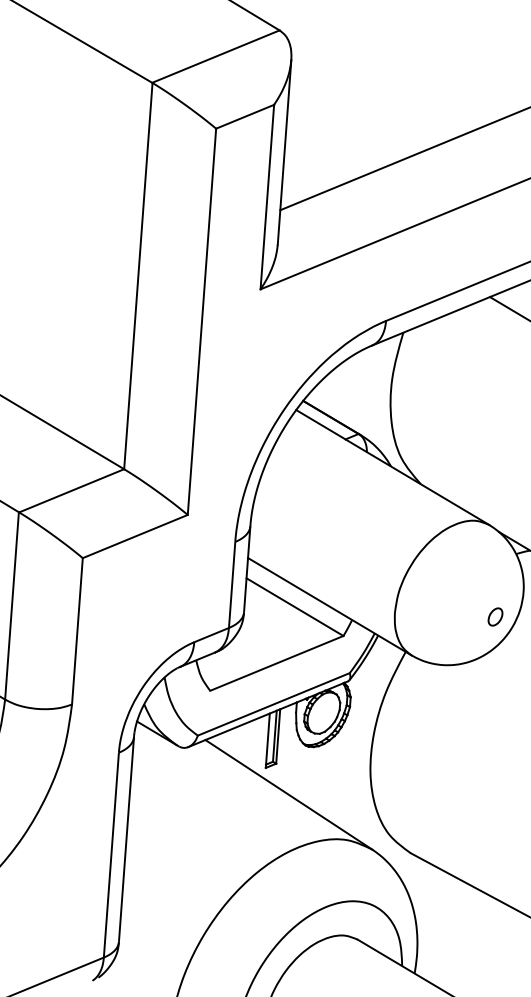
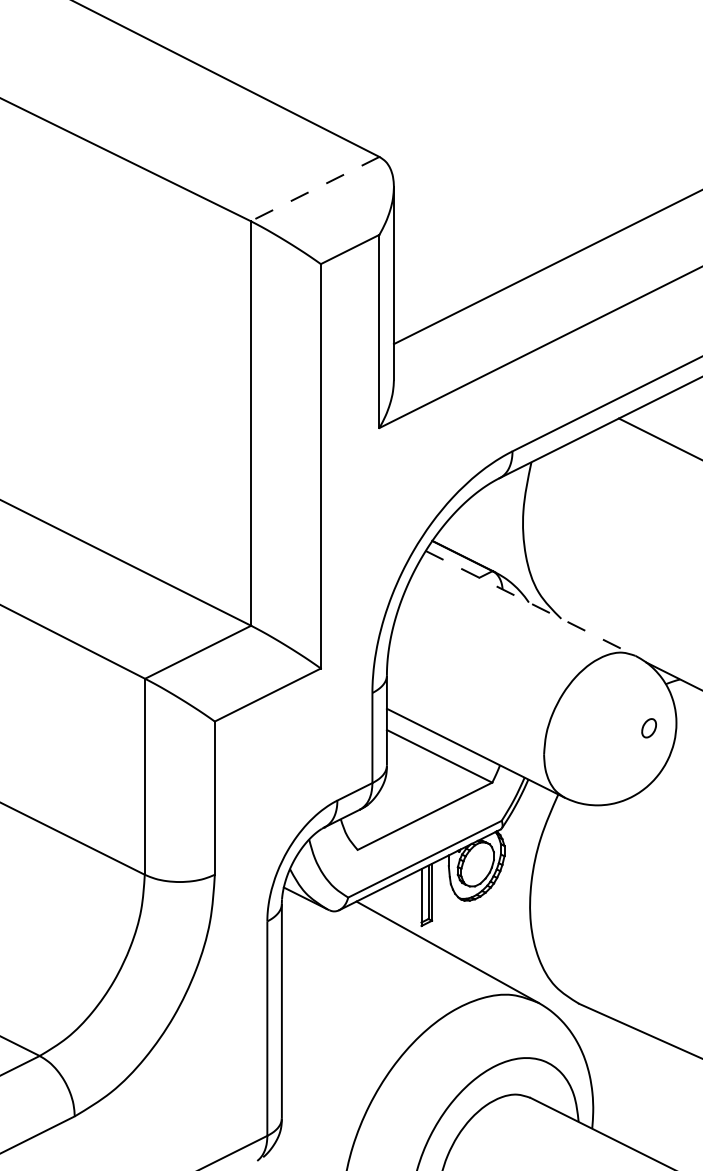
line: (216, 57) -> (315, 189), solid -> dashed
line: (393, 467) -> (531, 603), solid -> dashed
part: (494, 617) -> (648, 728), moved

